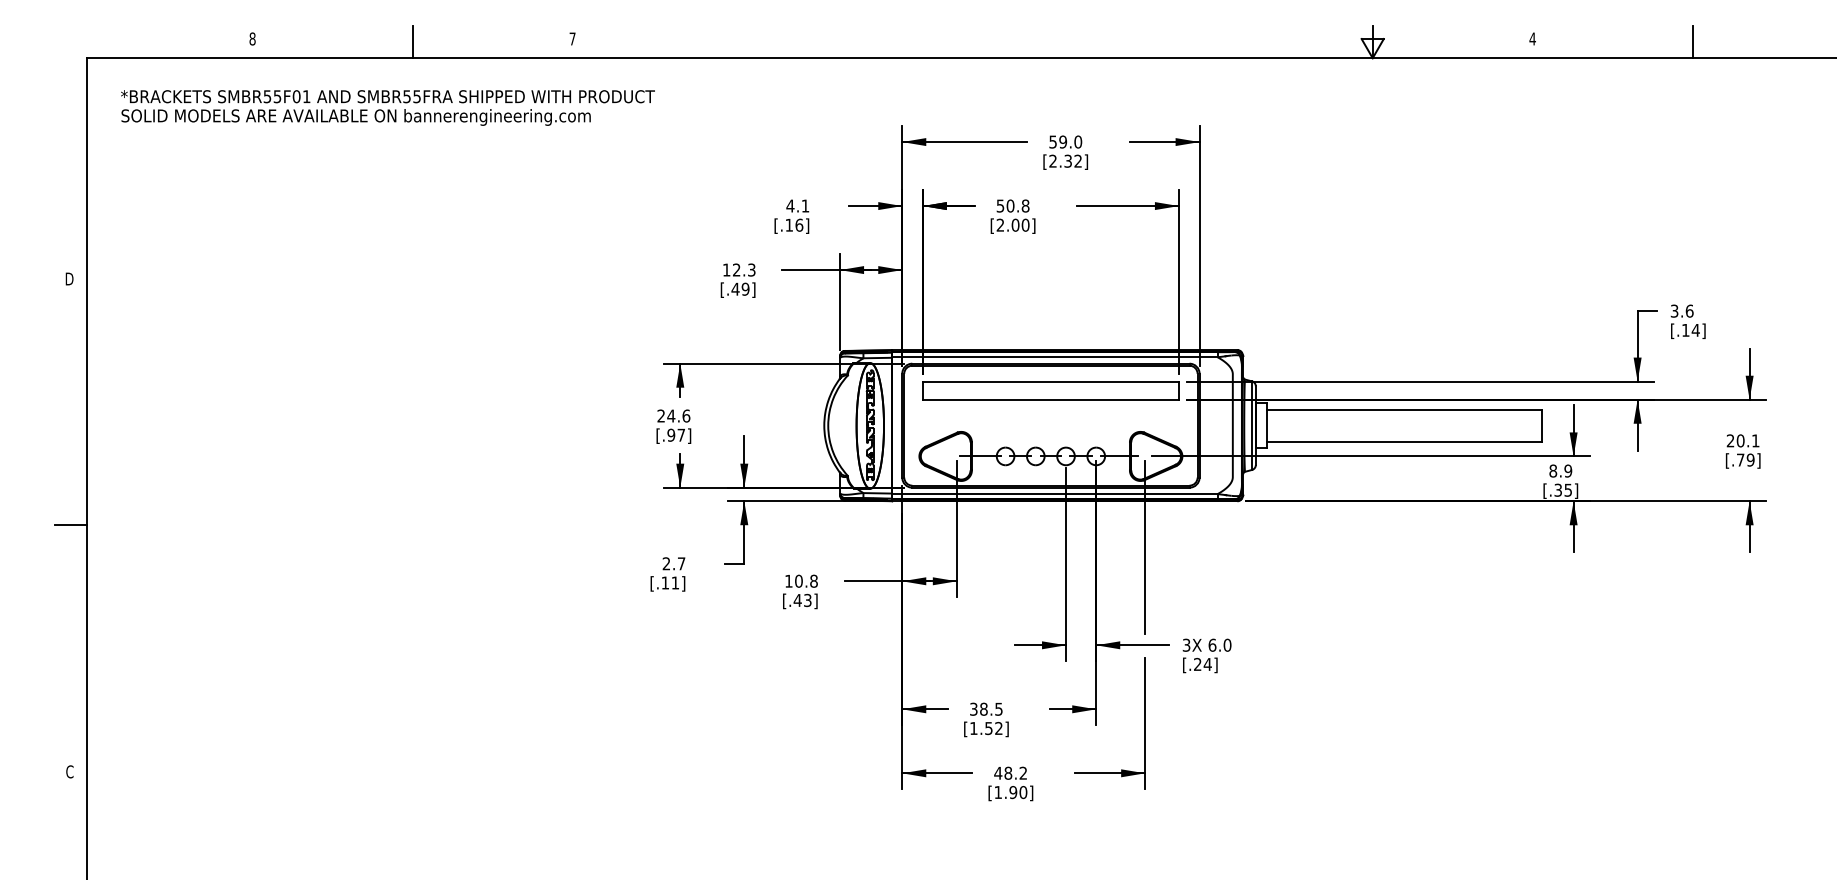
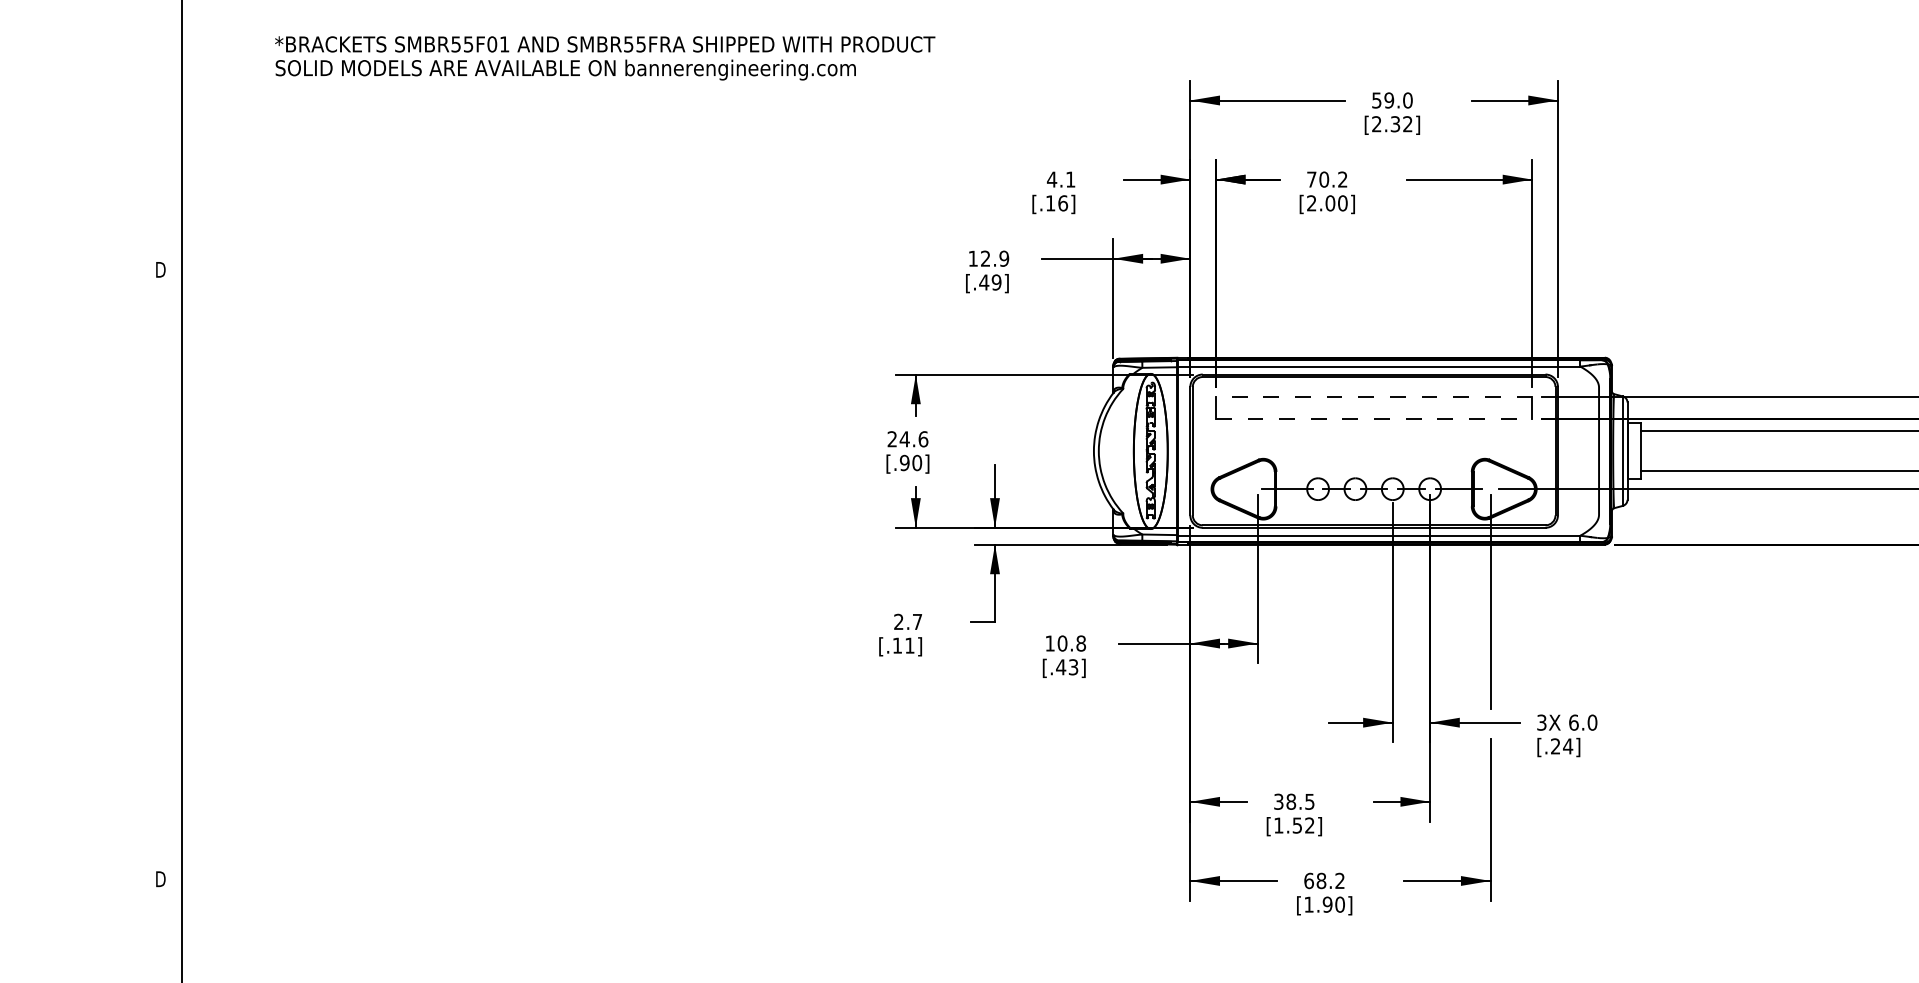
text: (387, 107) -> (604, 57), moved
text: (1012, 205) -> (1326, 178), 50.8 -> 70.2
text: (751, 269) -> (1003, 258), 12.3 -> 12.9
line: (1050, 381) -> (1373, 396), solid -> dashed
line: (1051, 399) -> (1374, 418), solid -> dashed
text: (681, 434) -> (917, 462), [.97] -> [.90]
line: (71, 525) -> (163, 574), removed
text: (69, 771) -> (160, 878), C -> D
text: (998, 772) -> (1309, 879), 48.2 -> 68.2

